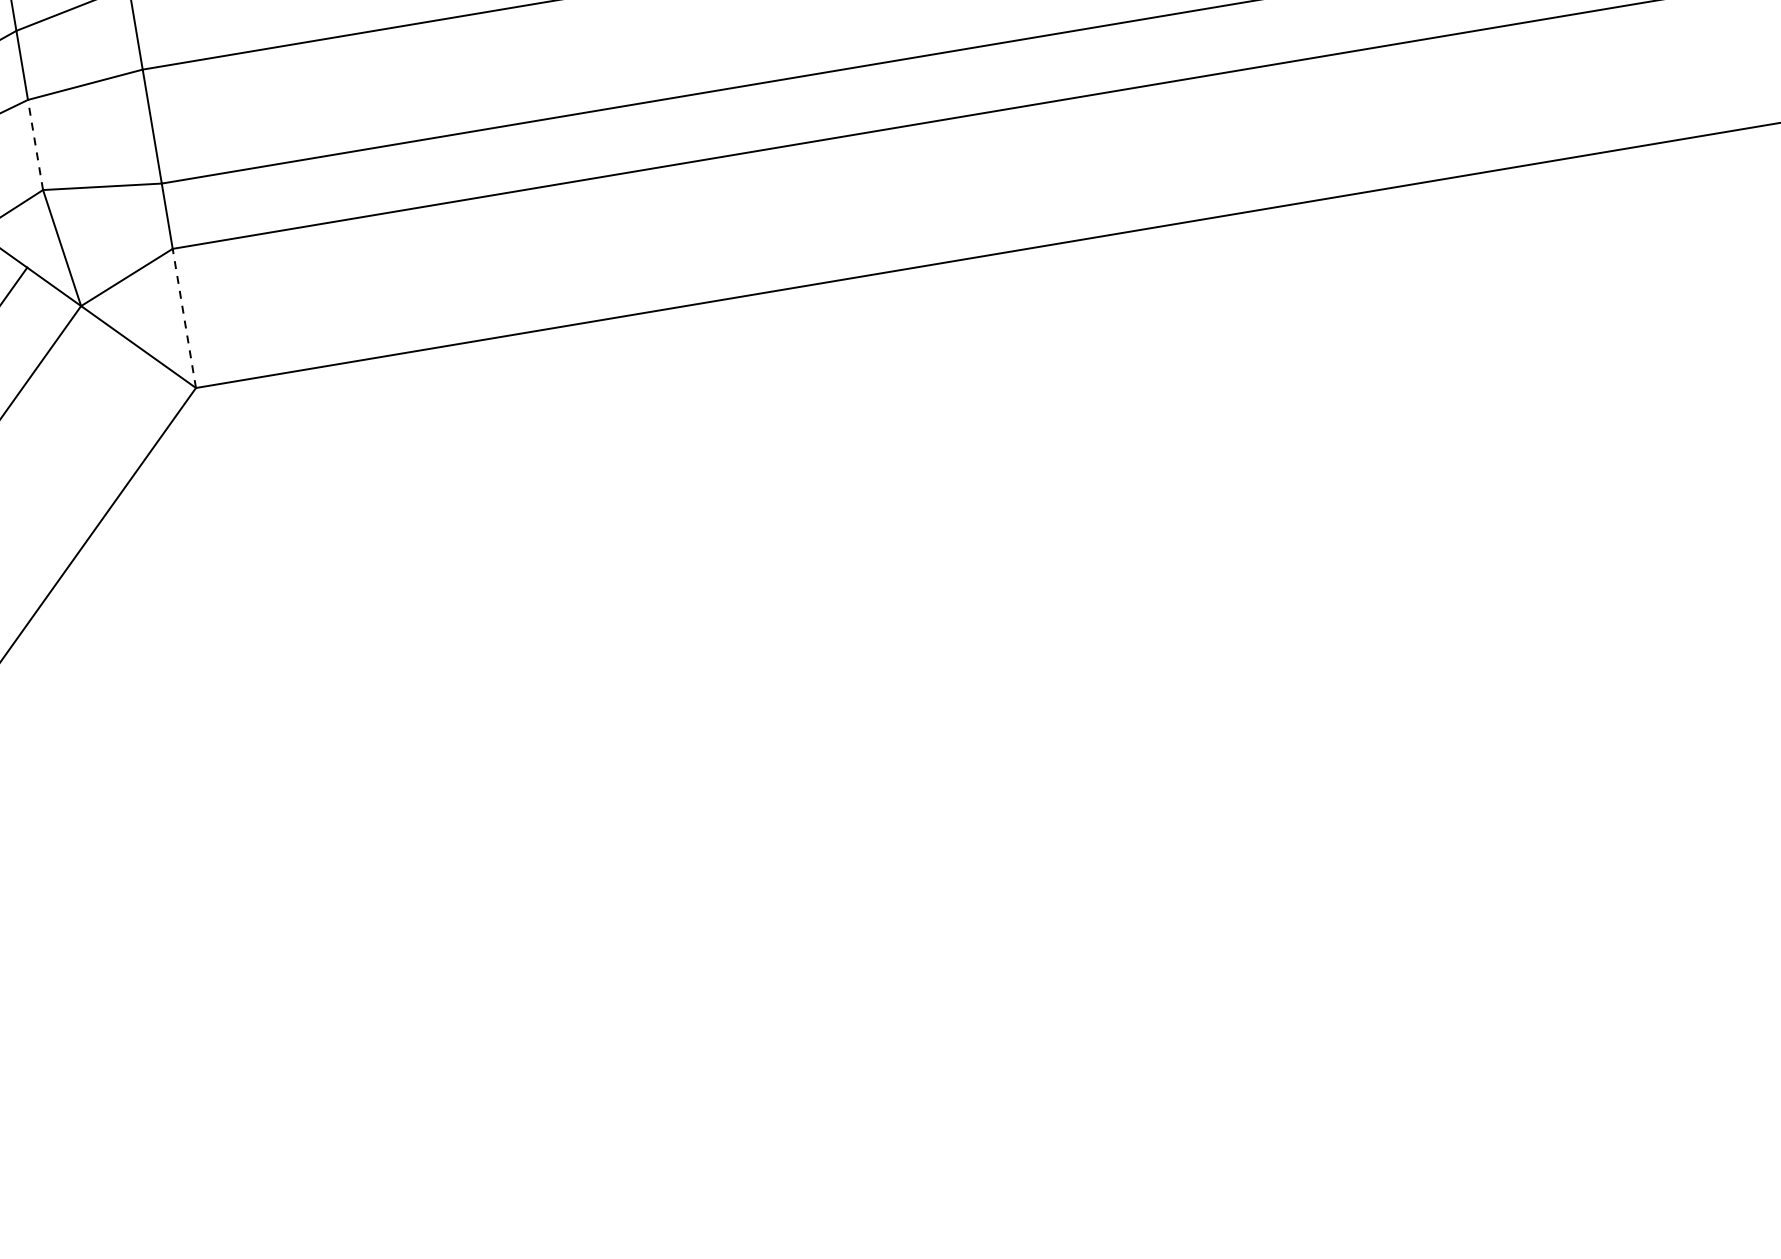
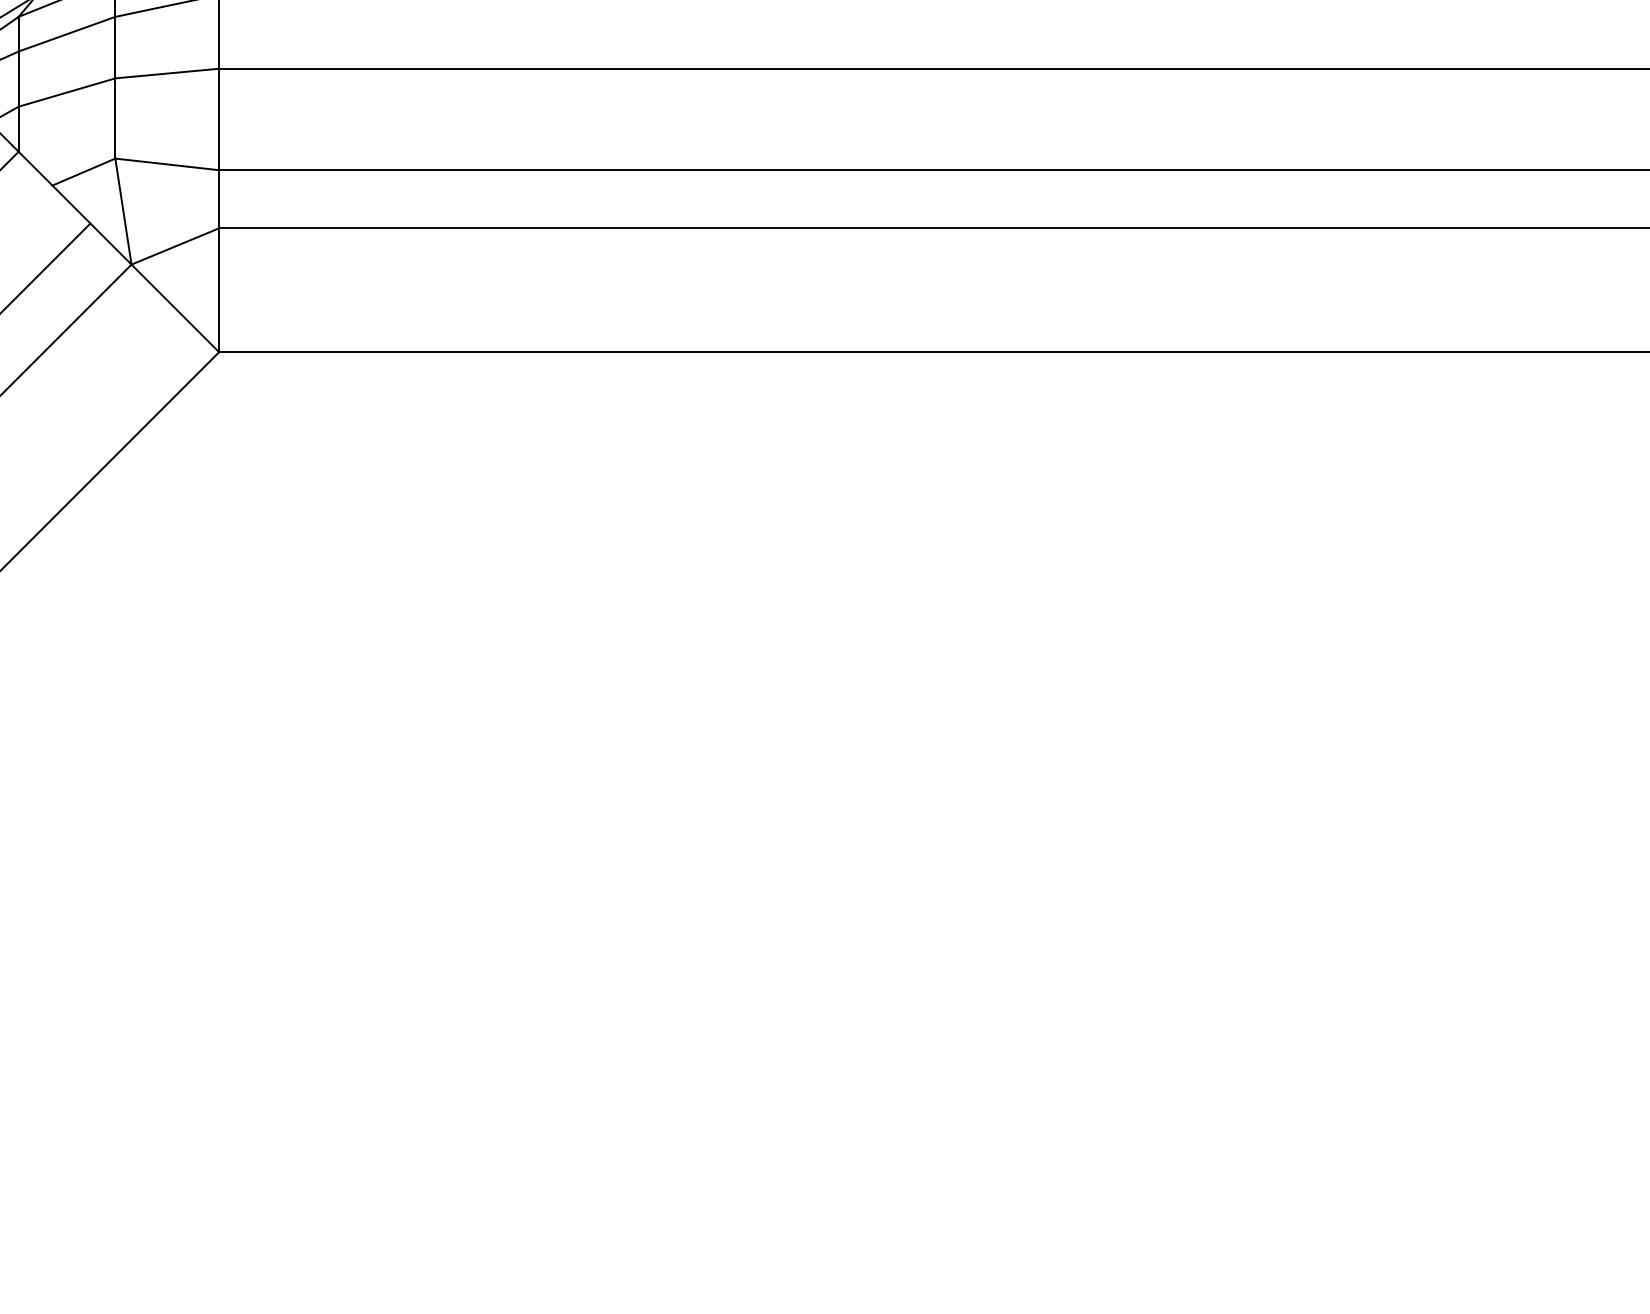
line: (35, 144) -> (115, 118), dashed -> solid
line: (184, 318) -> (219, 290), dashed -> solid

